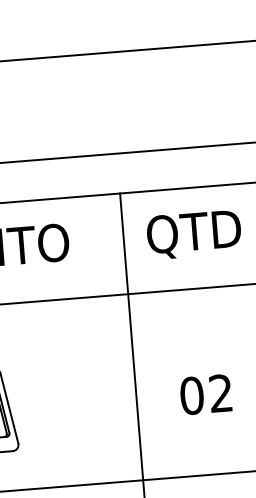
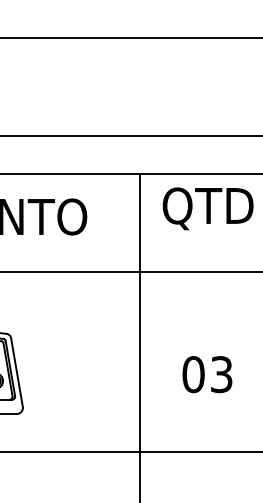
text: (193, 234) -> (207, 208), moved
text: (220, 393) -> (221, 374), 02 -> 03

